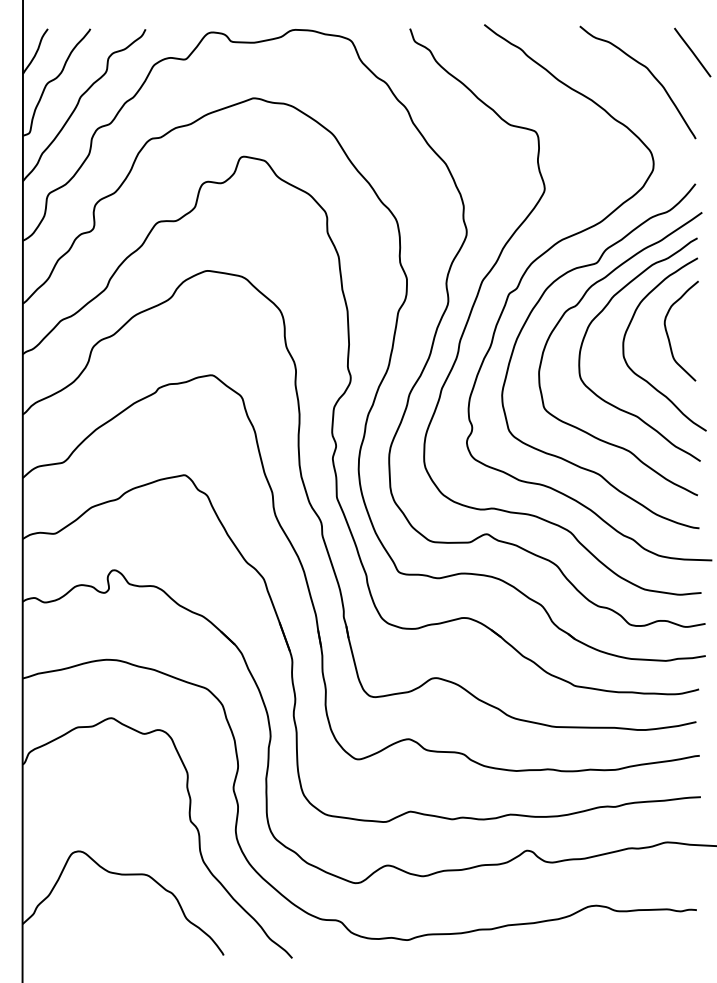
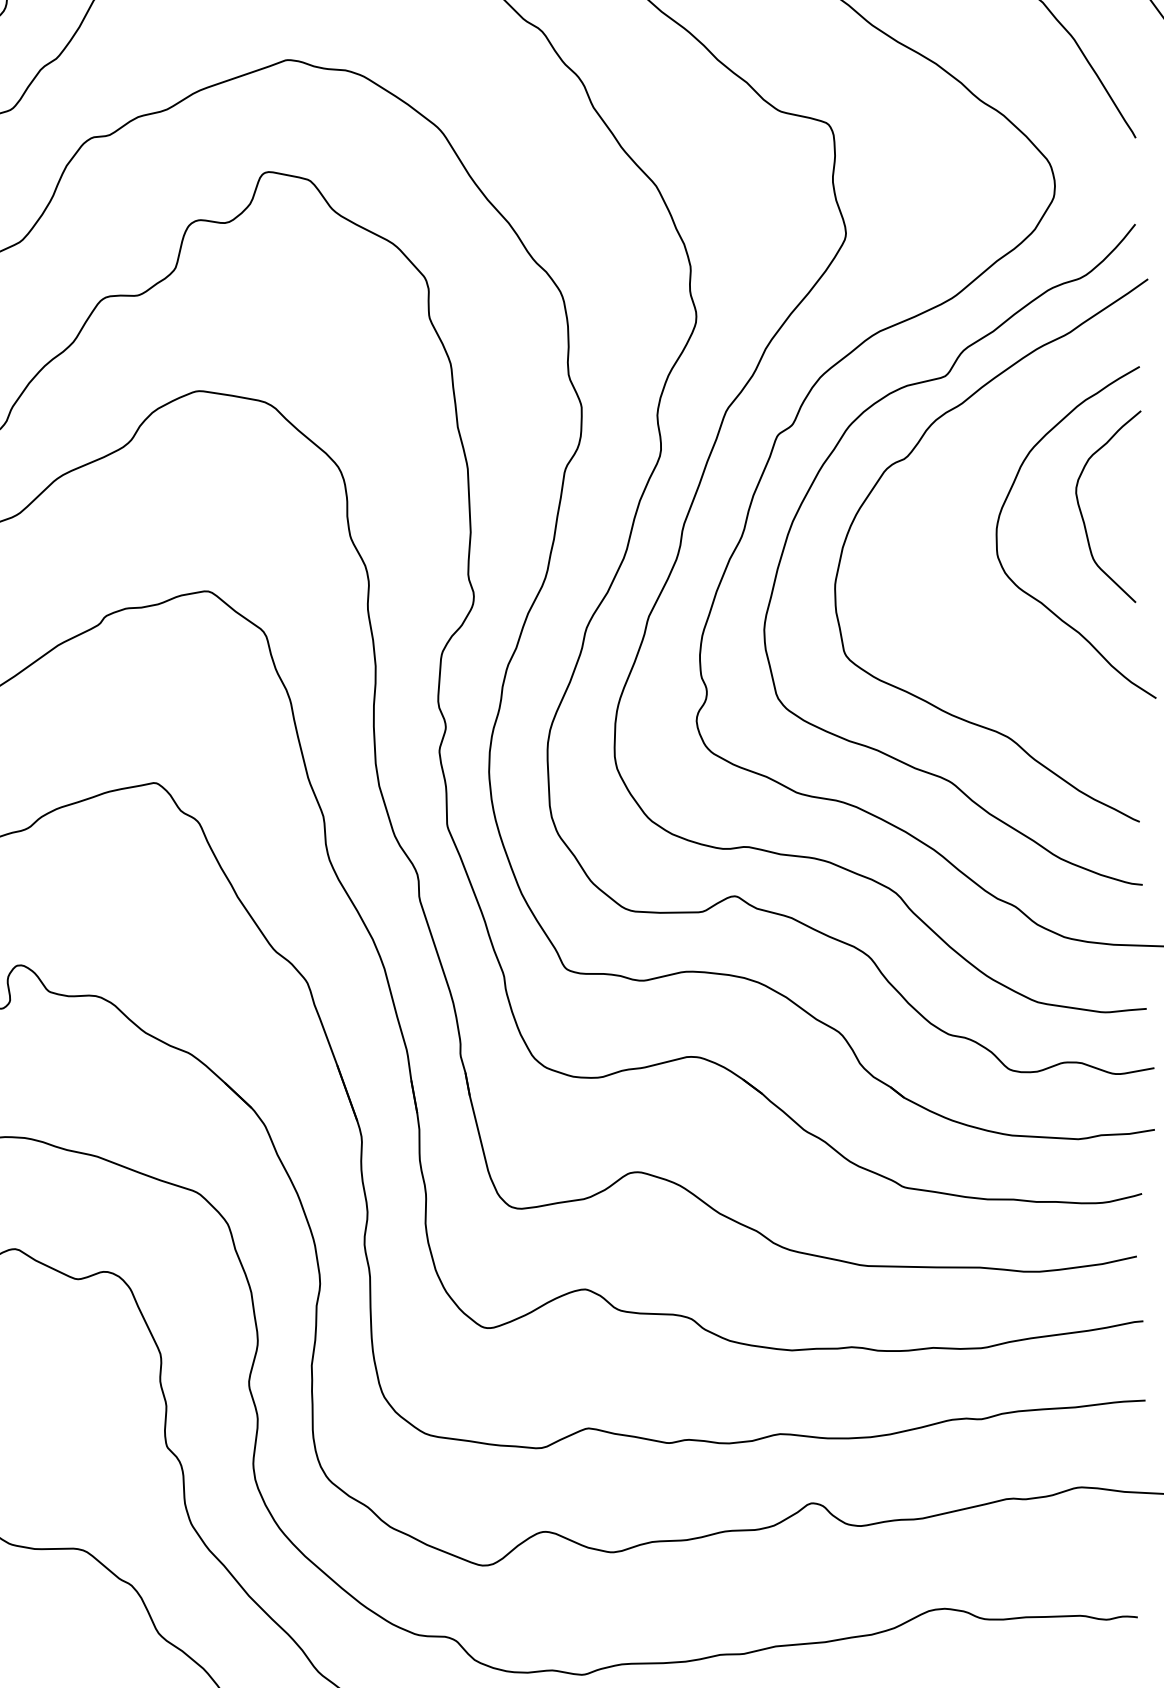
curve: (602, 311) -> (956, 468), removed

